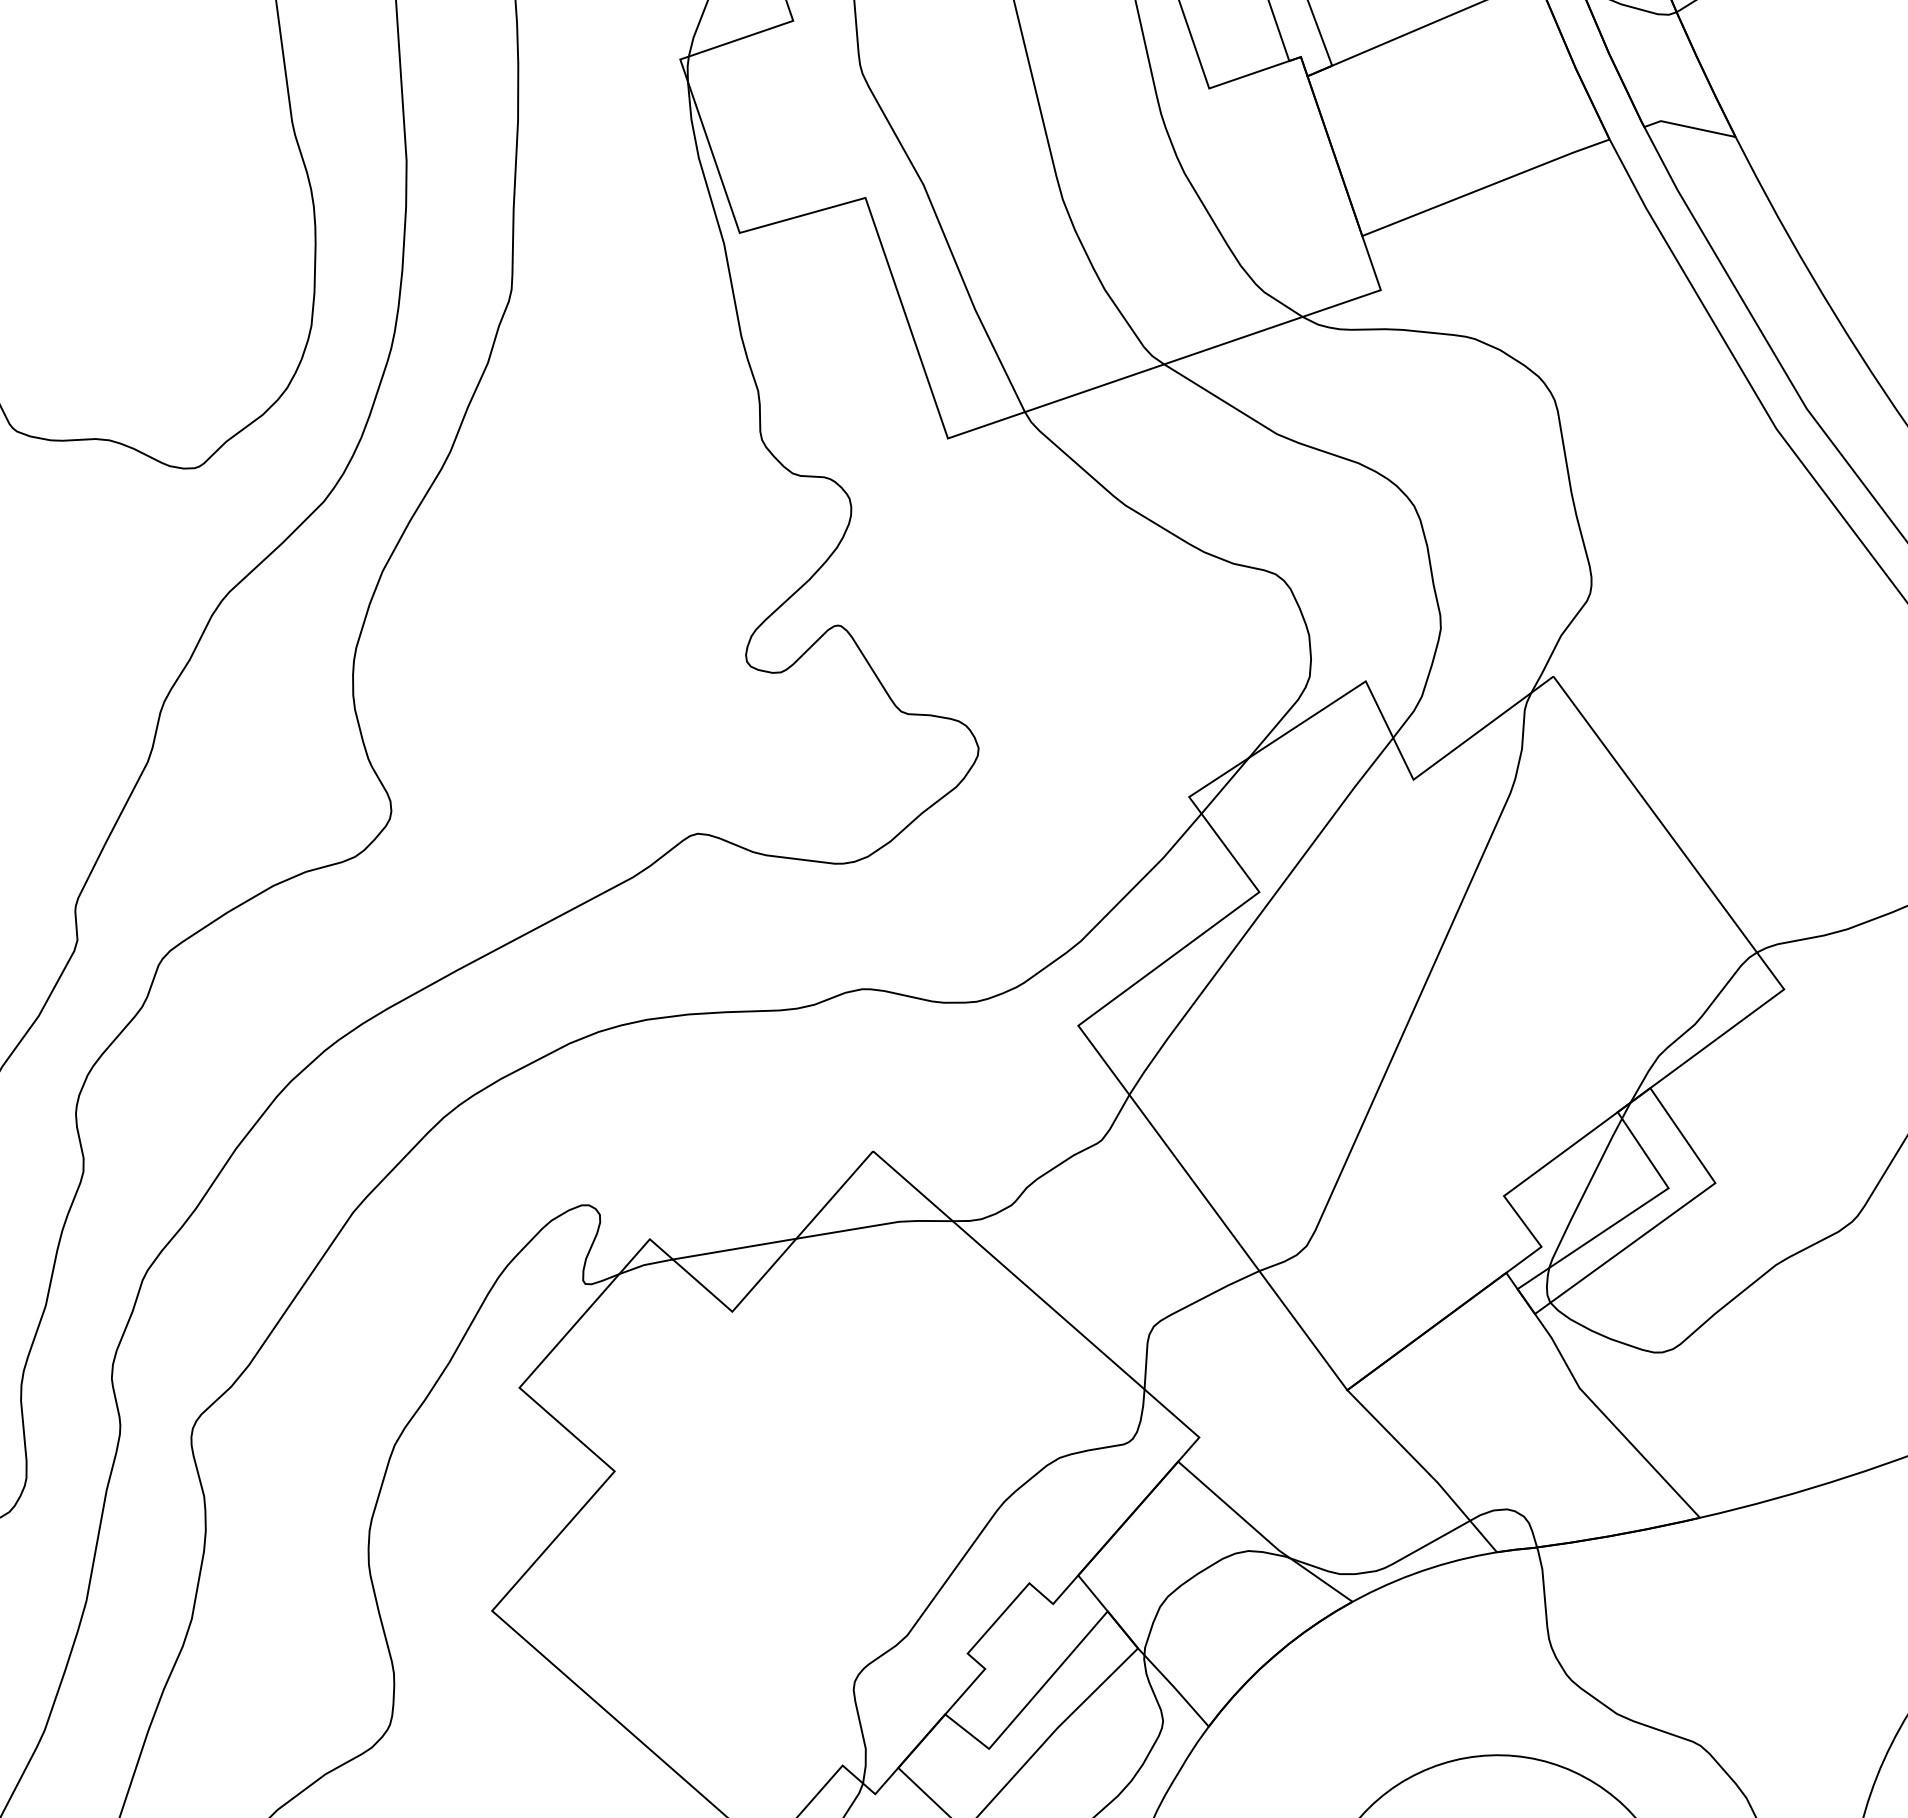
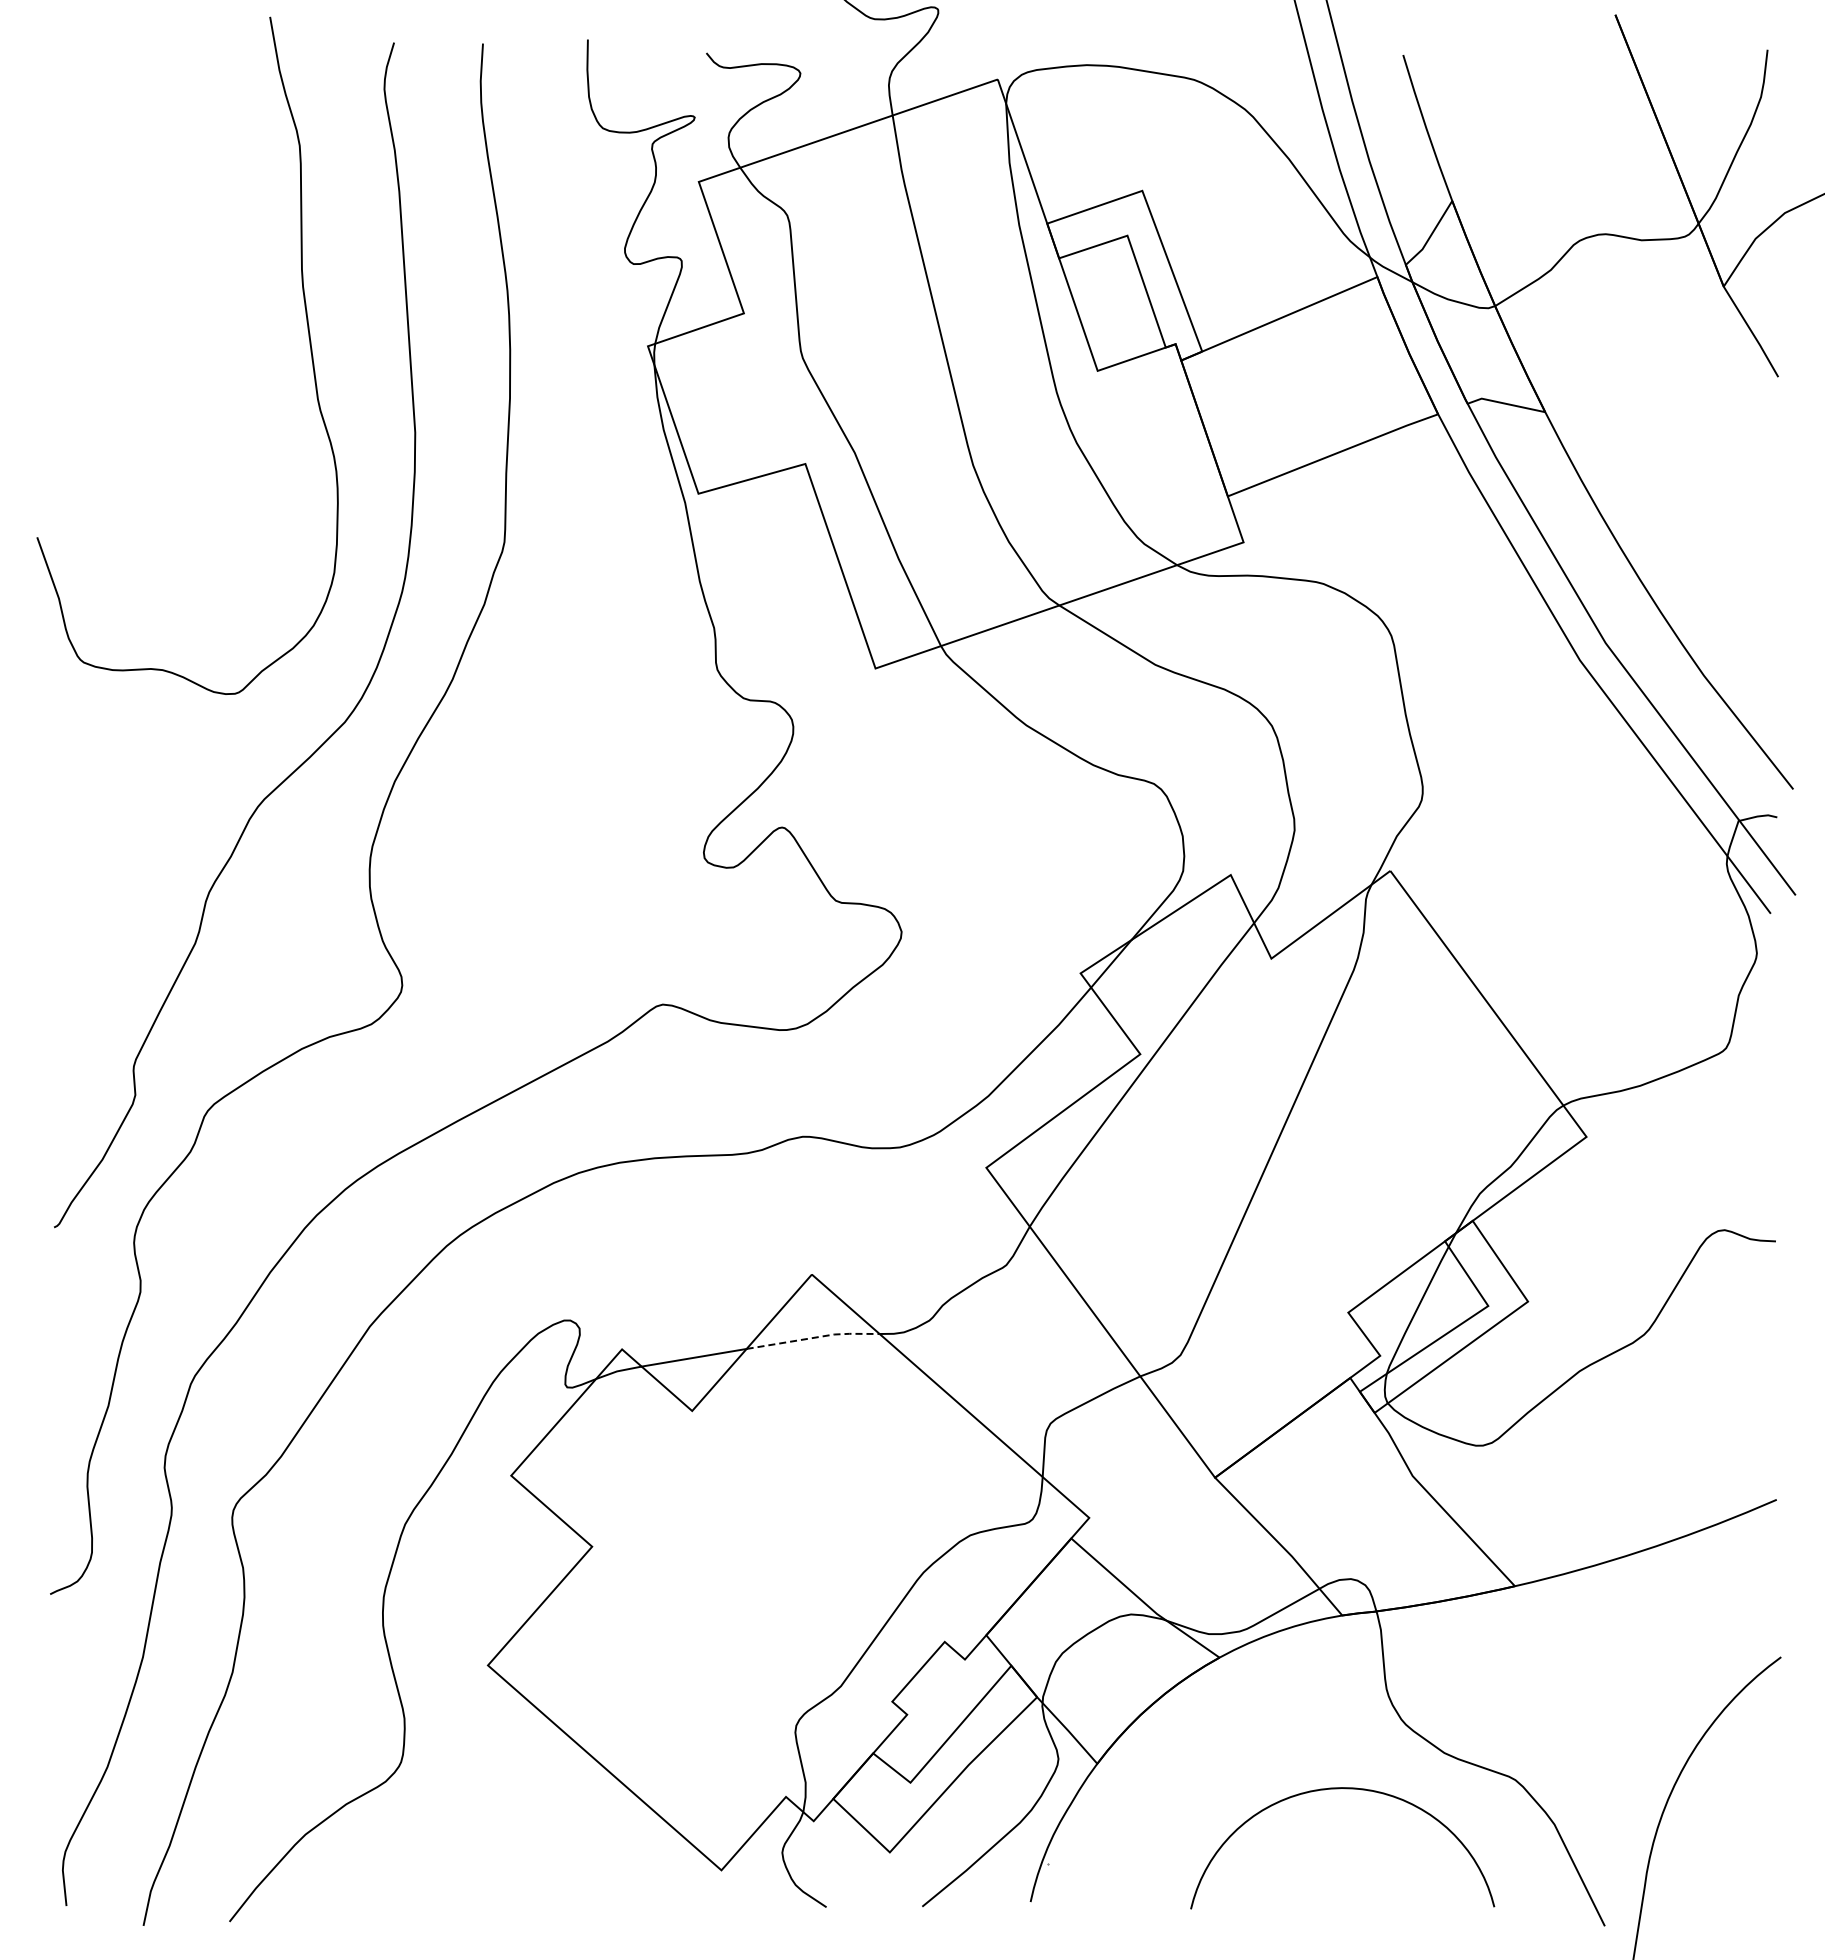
line: (876, 1225) -> (814, 1337), solid -> dashed

